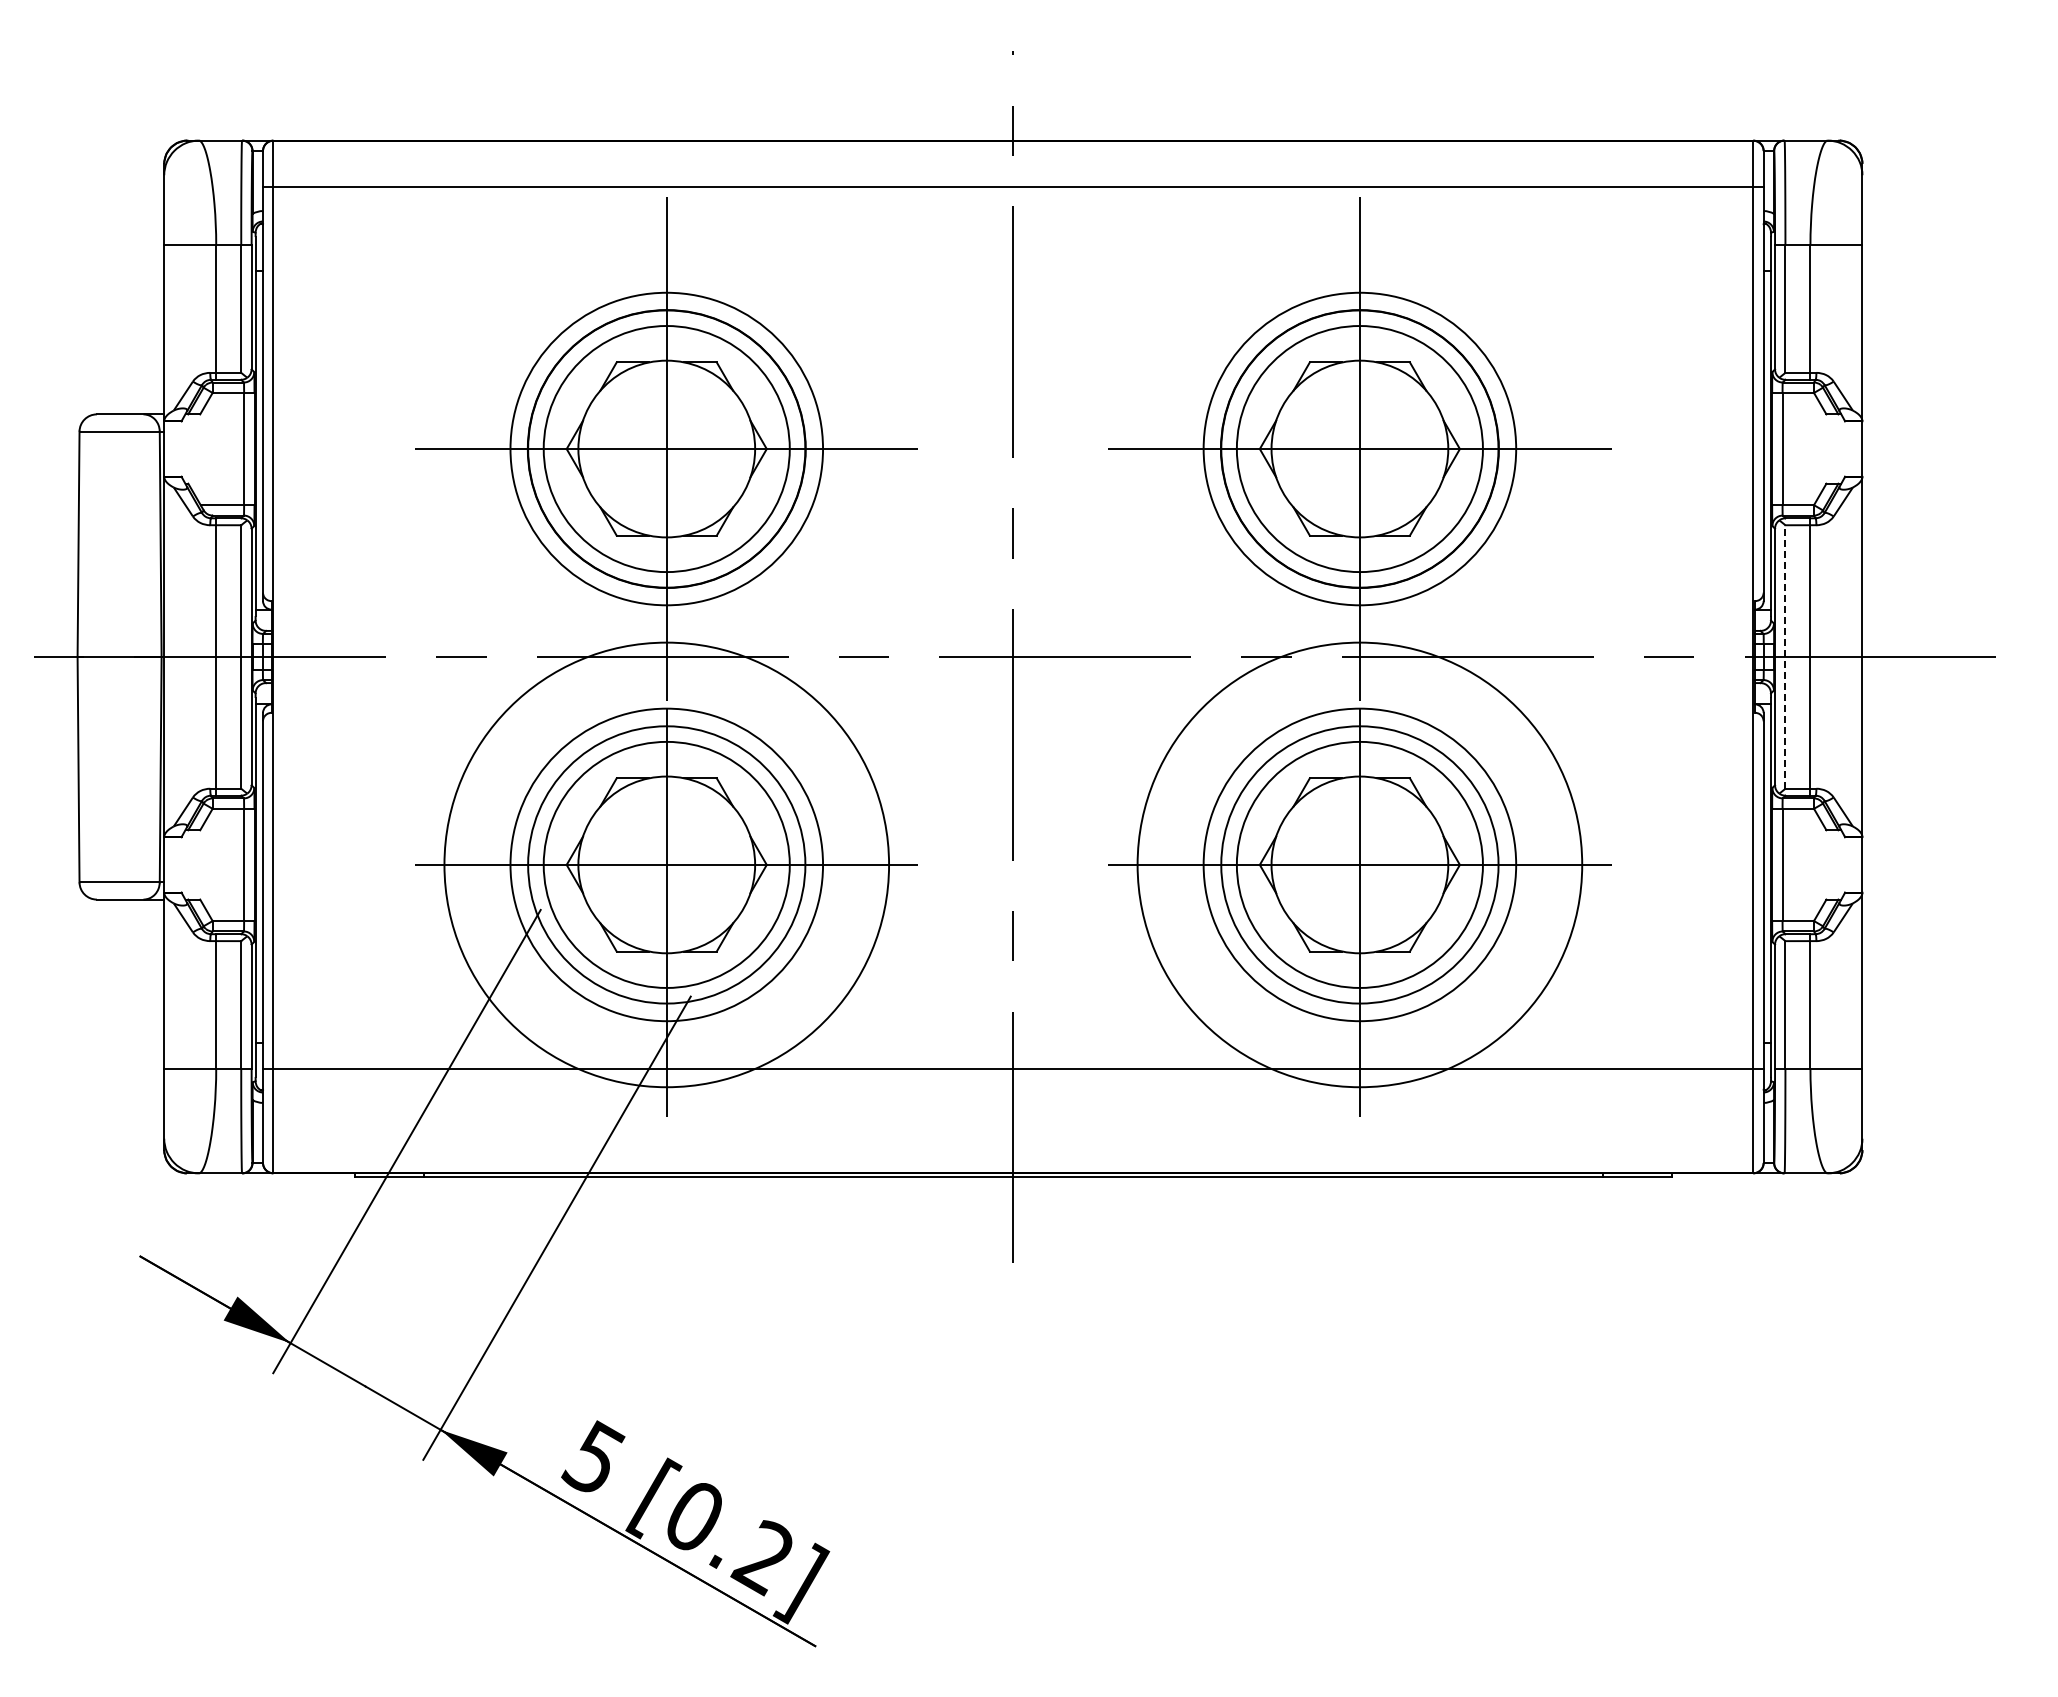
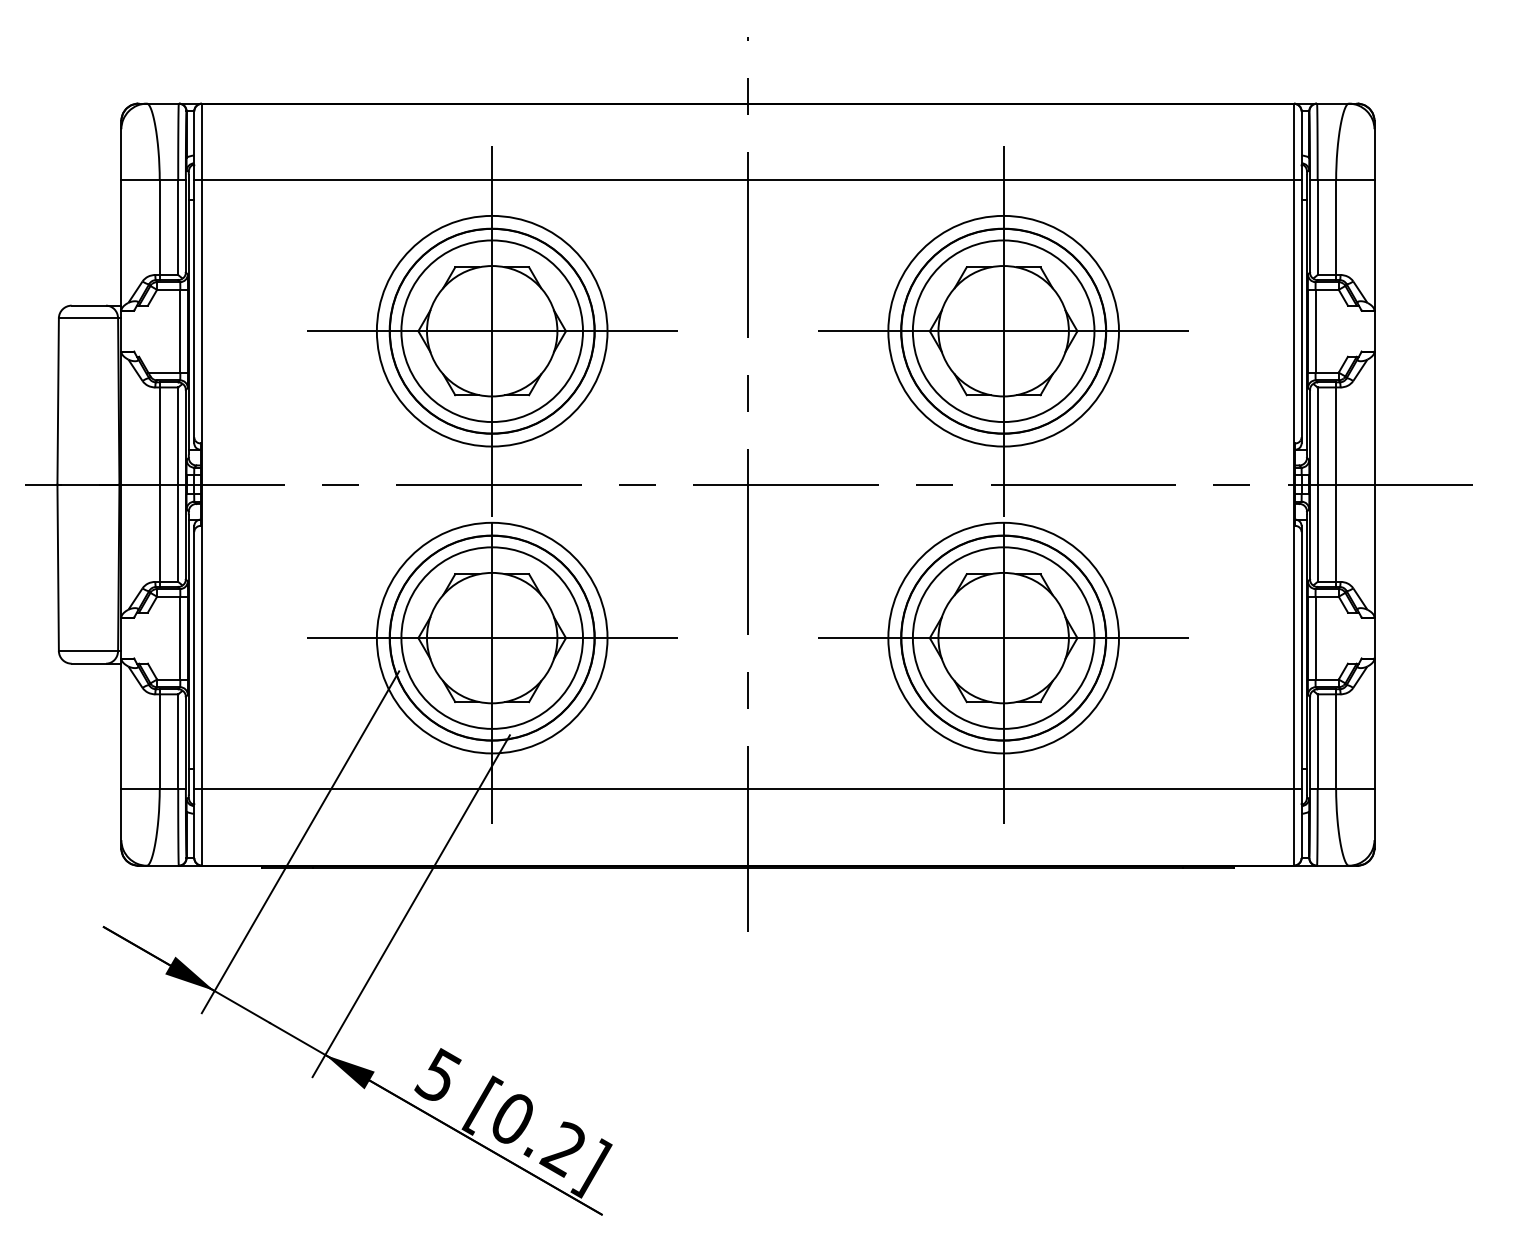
line: (1013, 186) -> (748, 180), moved
line: (1785, 657) -> (1317, 485), dashed -> solid
circle: (666, 864) -> (492, 637), size x0.62
circle: (1359, 864) -> (1003, 637), size x0.62

